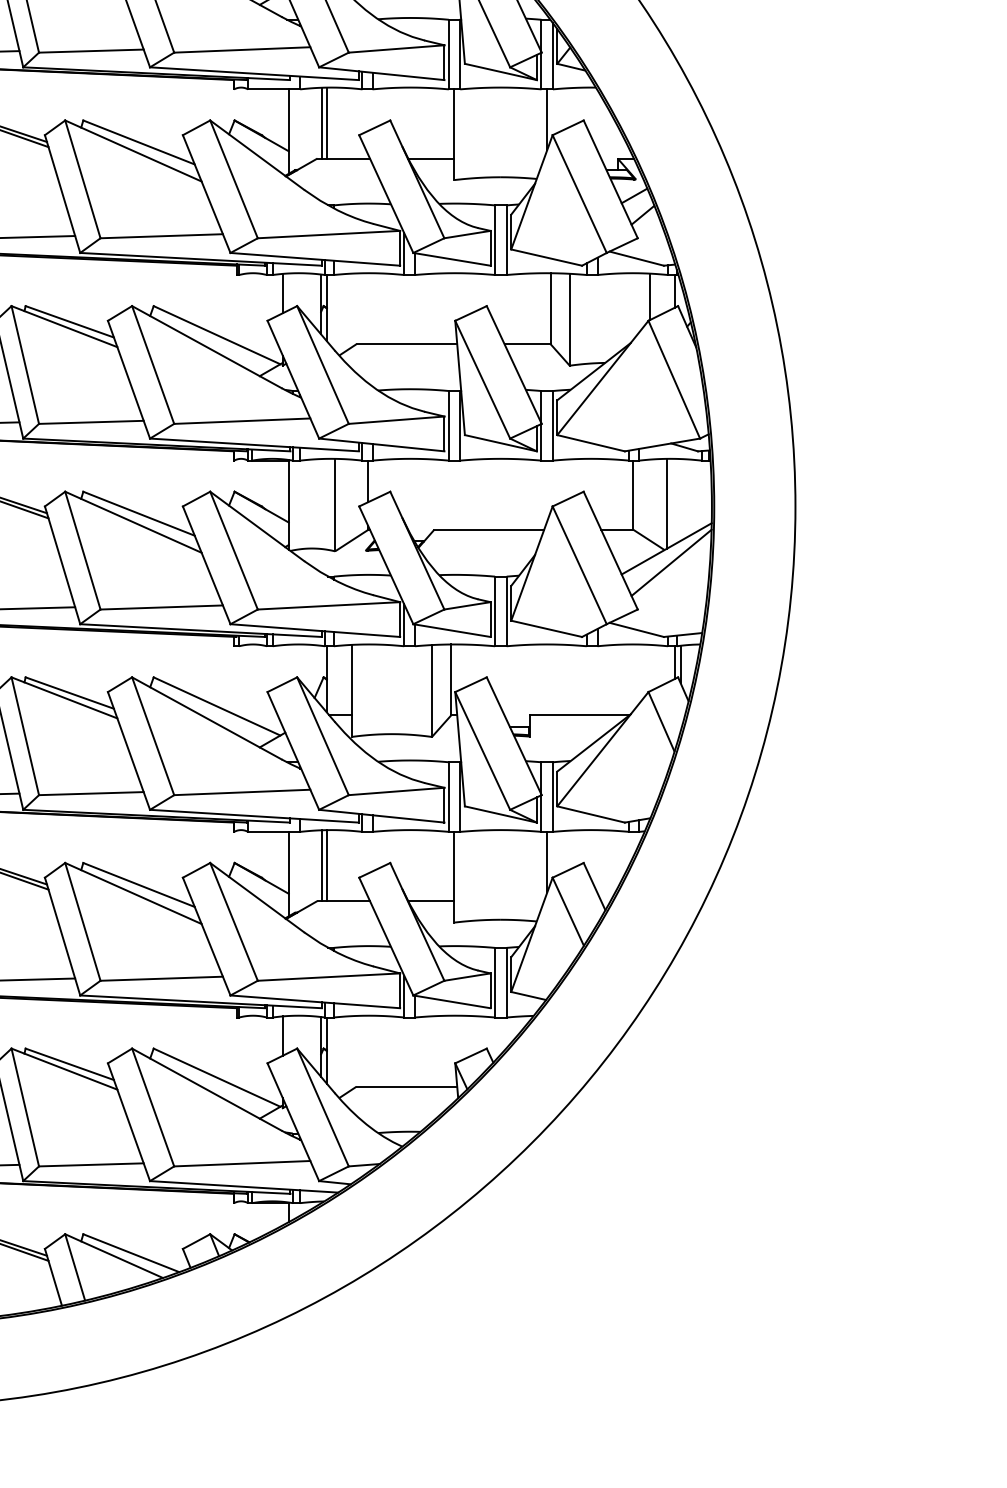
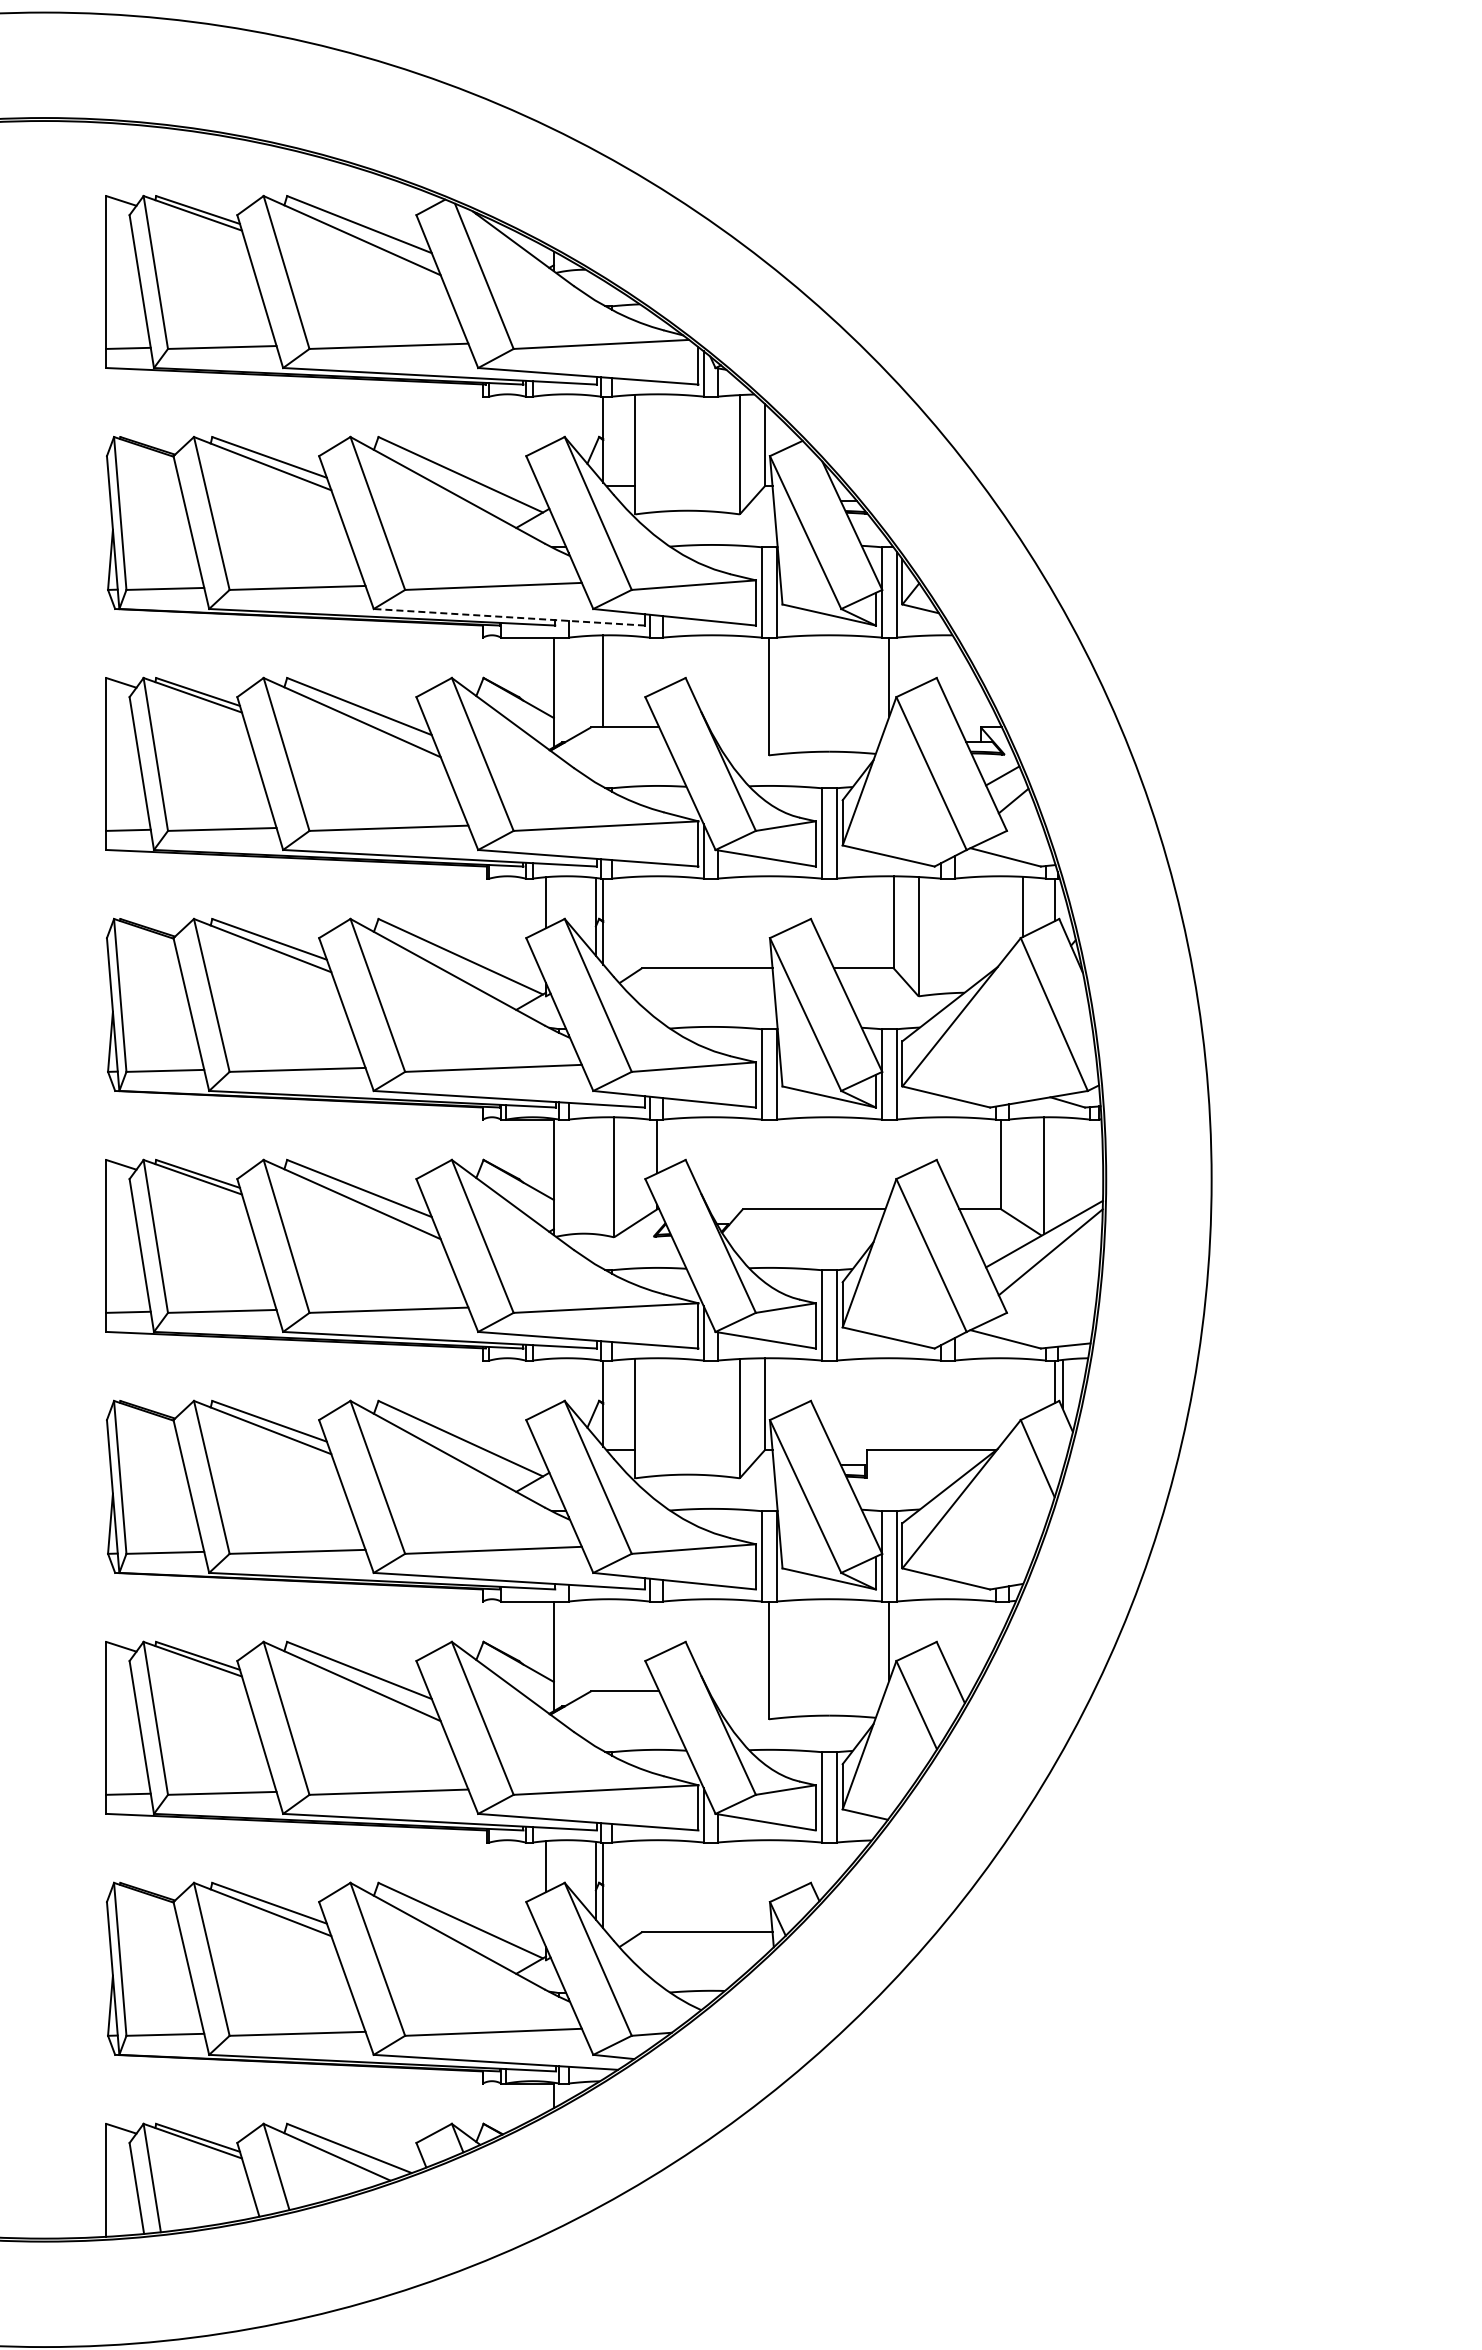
line: (254, 73) -> (509, 617), solid -> dashed
line: (322, 123) -> (597, 681), removed
line: (430, 158) -> (738, 727), removed
line: (322, 865) -> (597, 1645), removed
line: (327, 865) -> (603, 1645), removed
line: (430, 901) -> (738, 1691), removed

